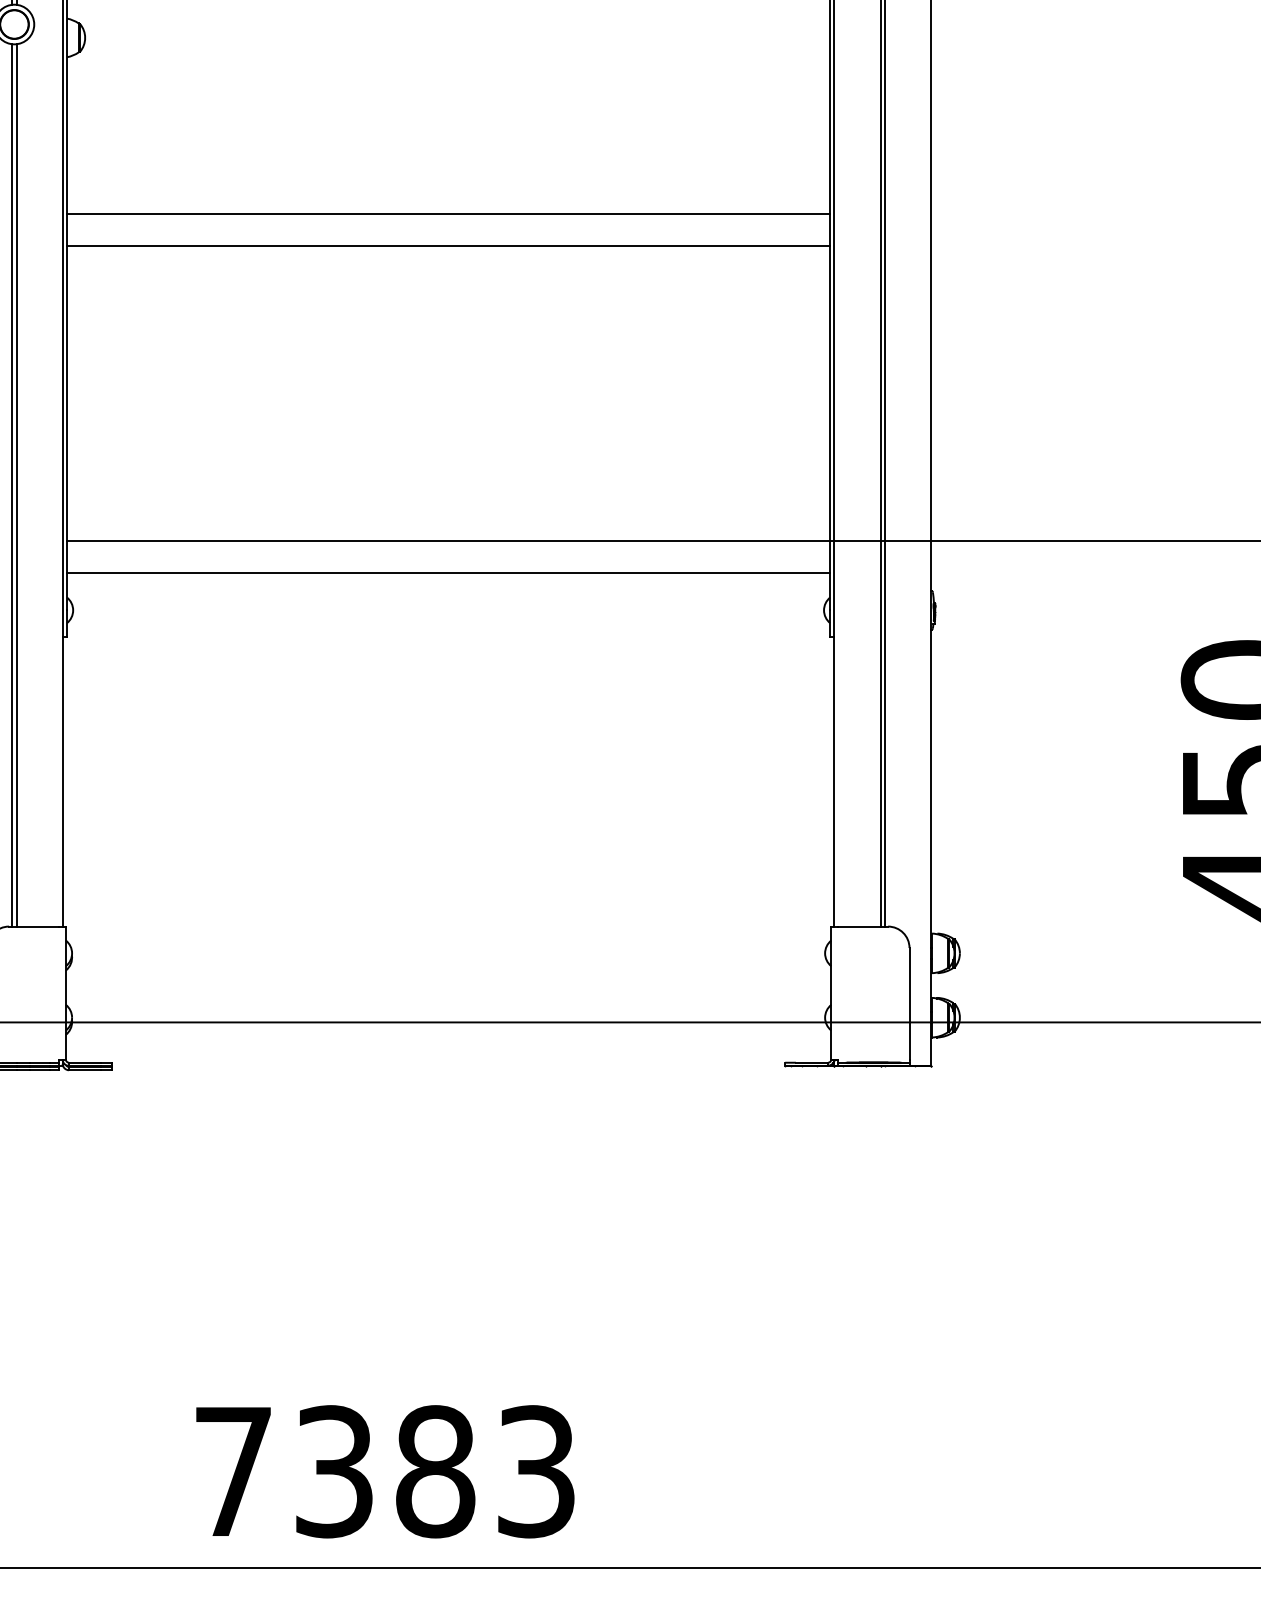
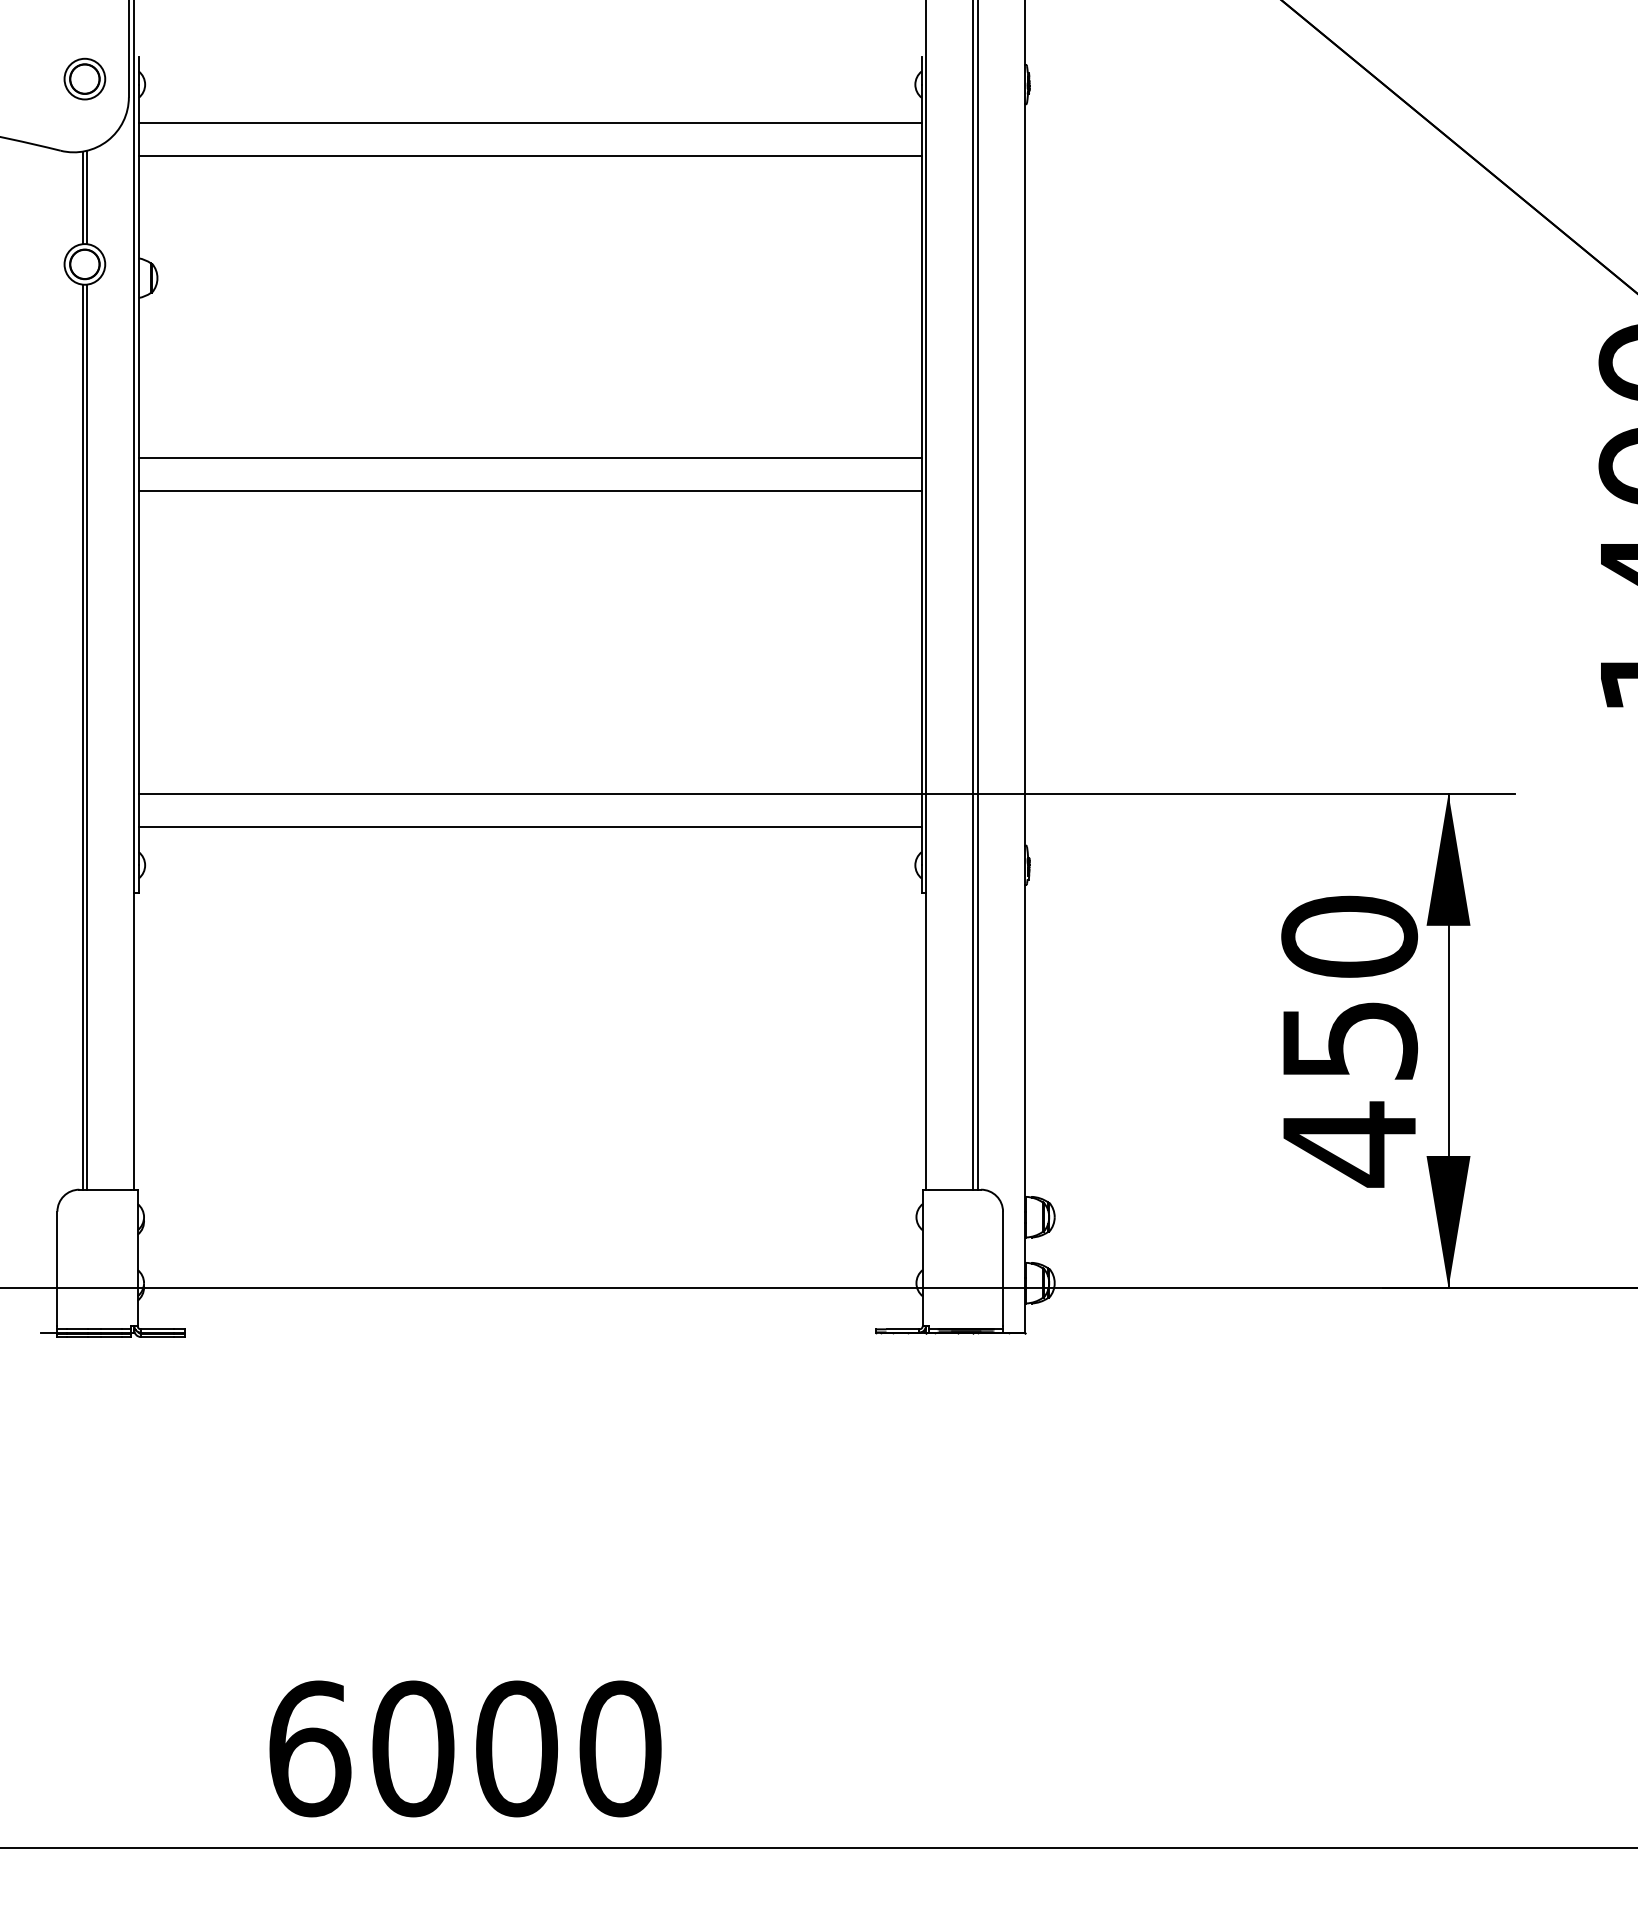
text: (385, 1471) -> (465, 1748), 7383 -> 6000

